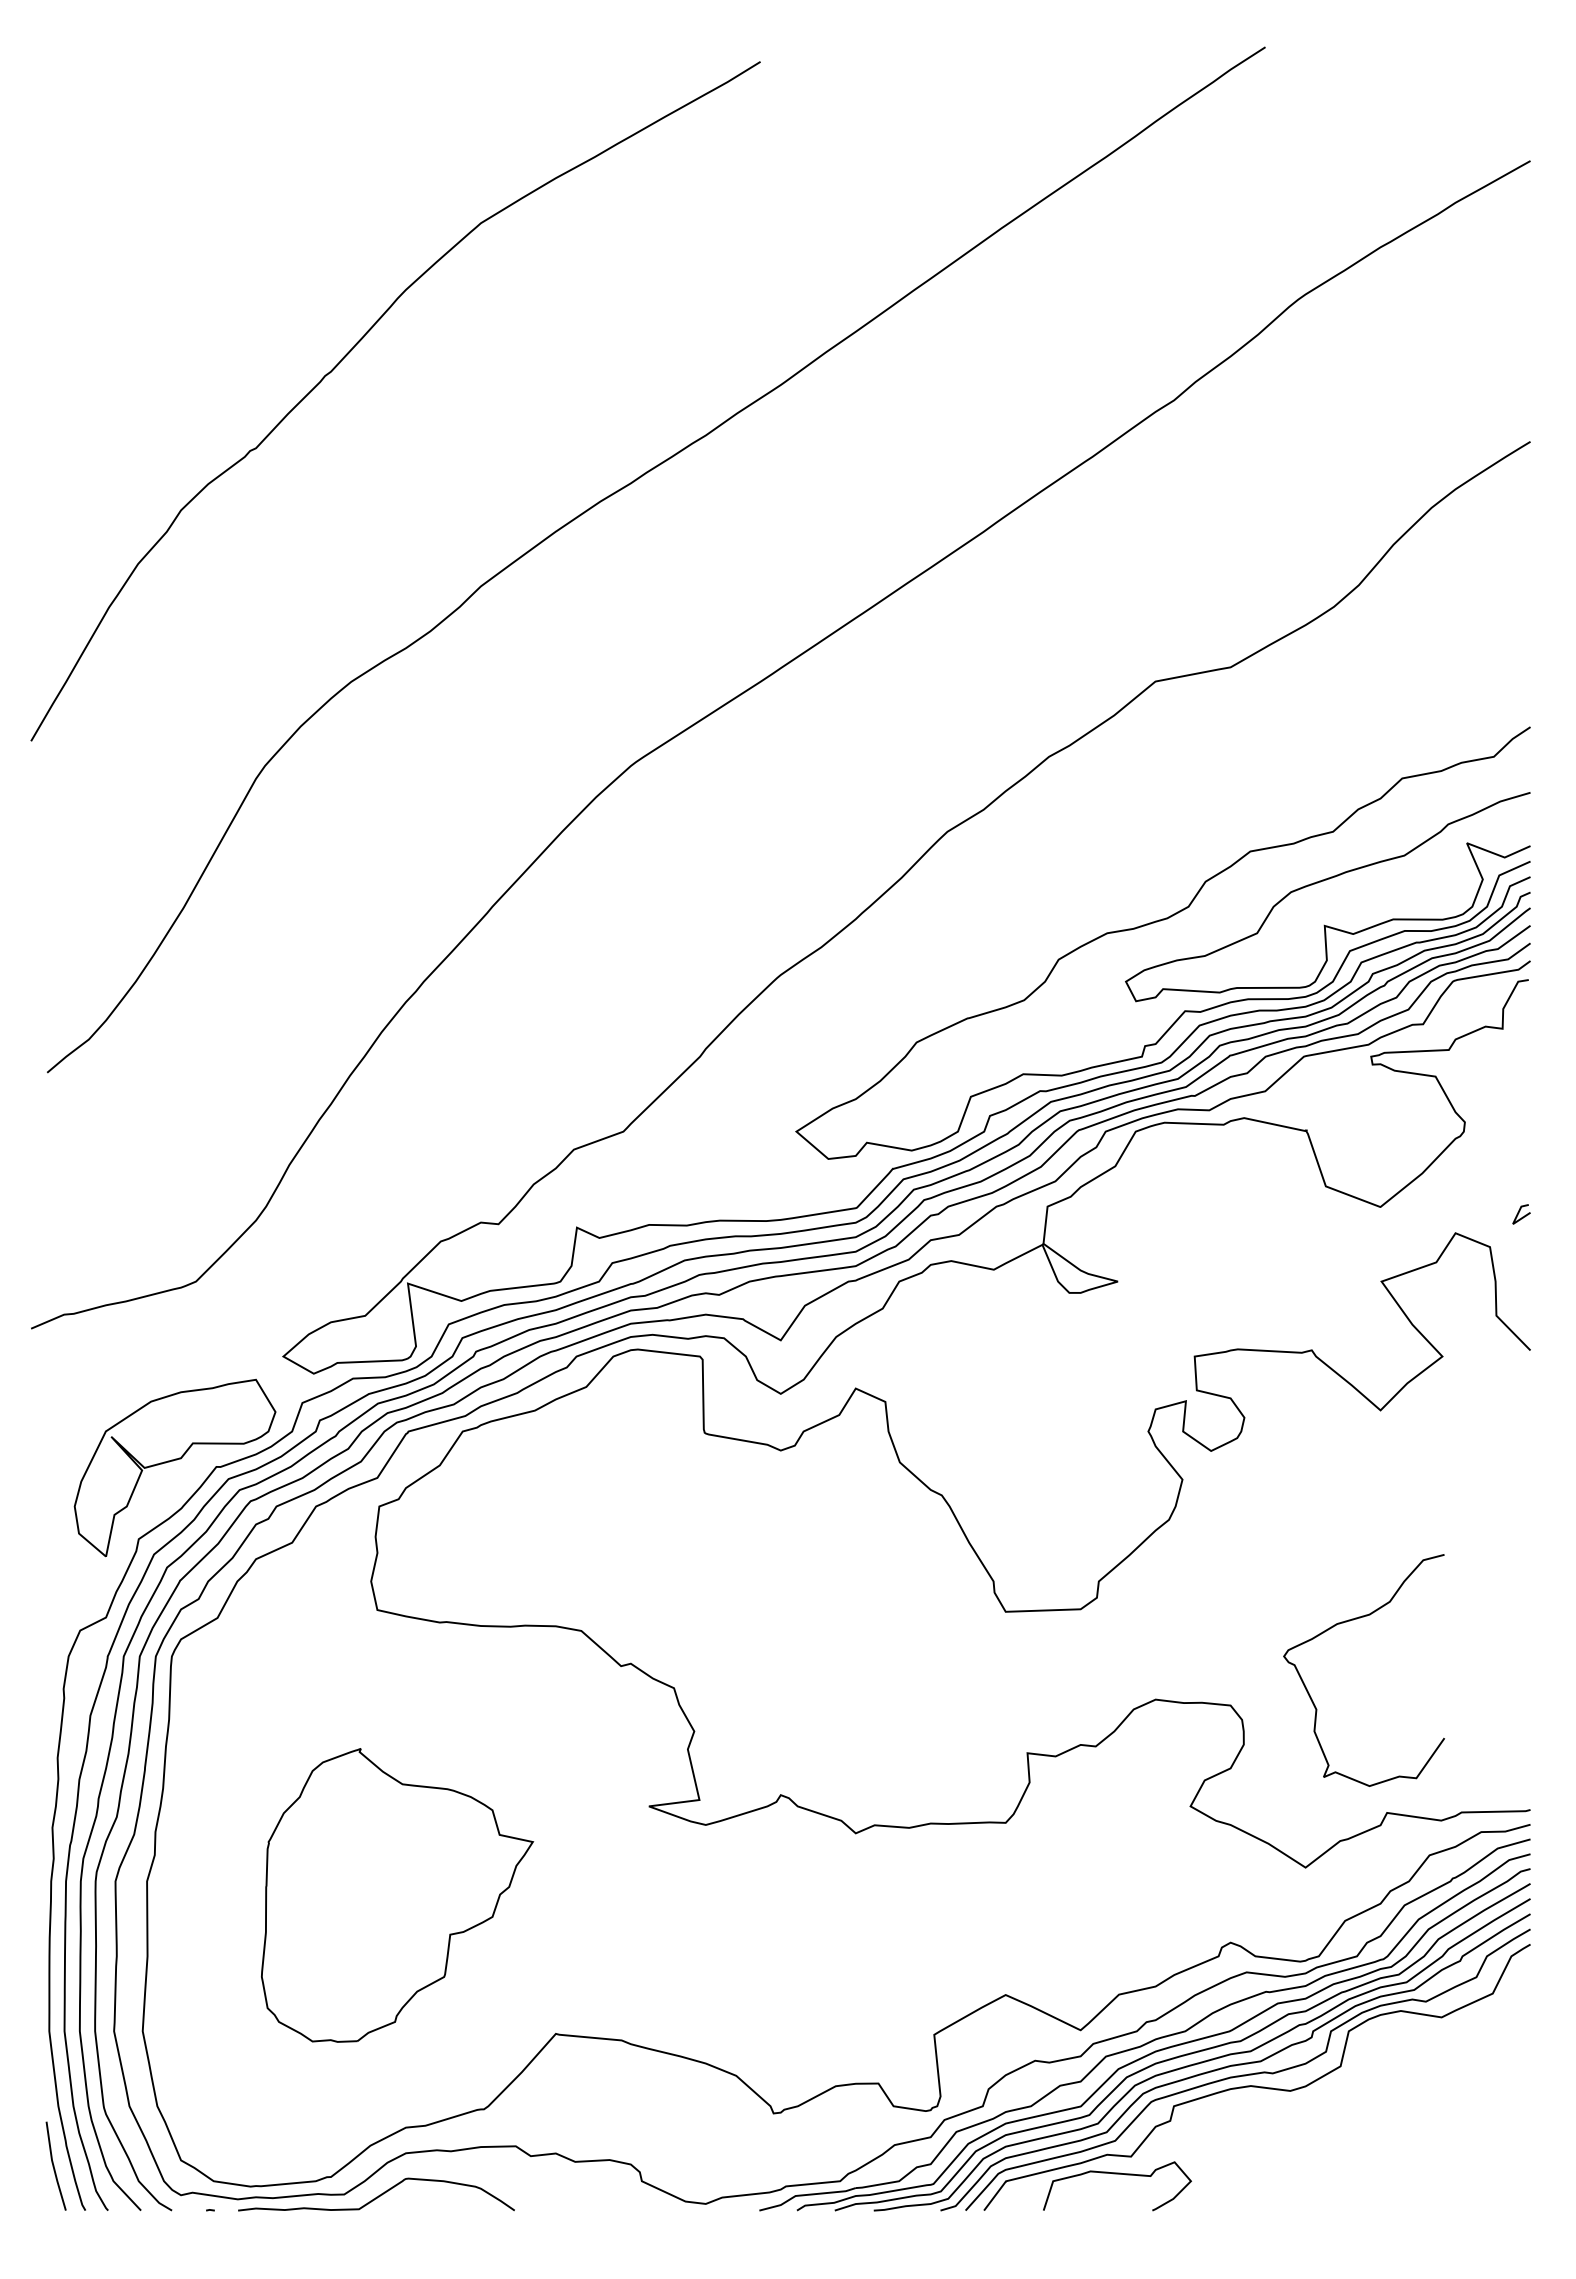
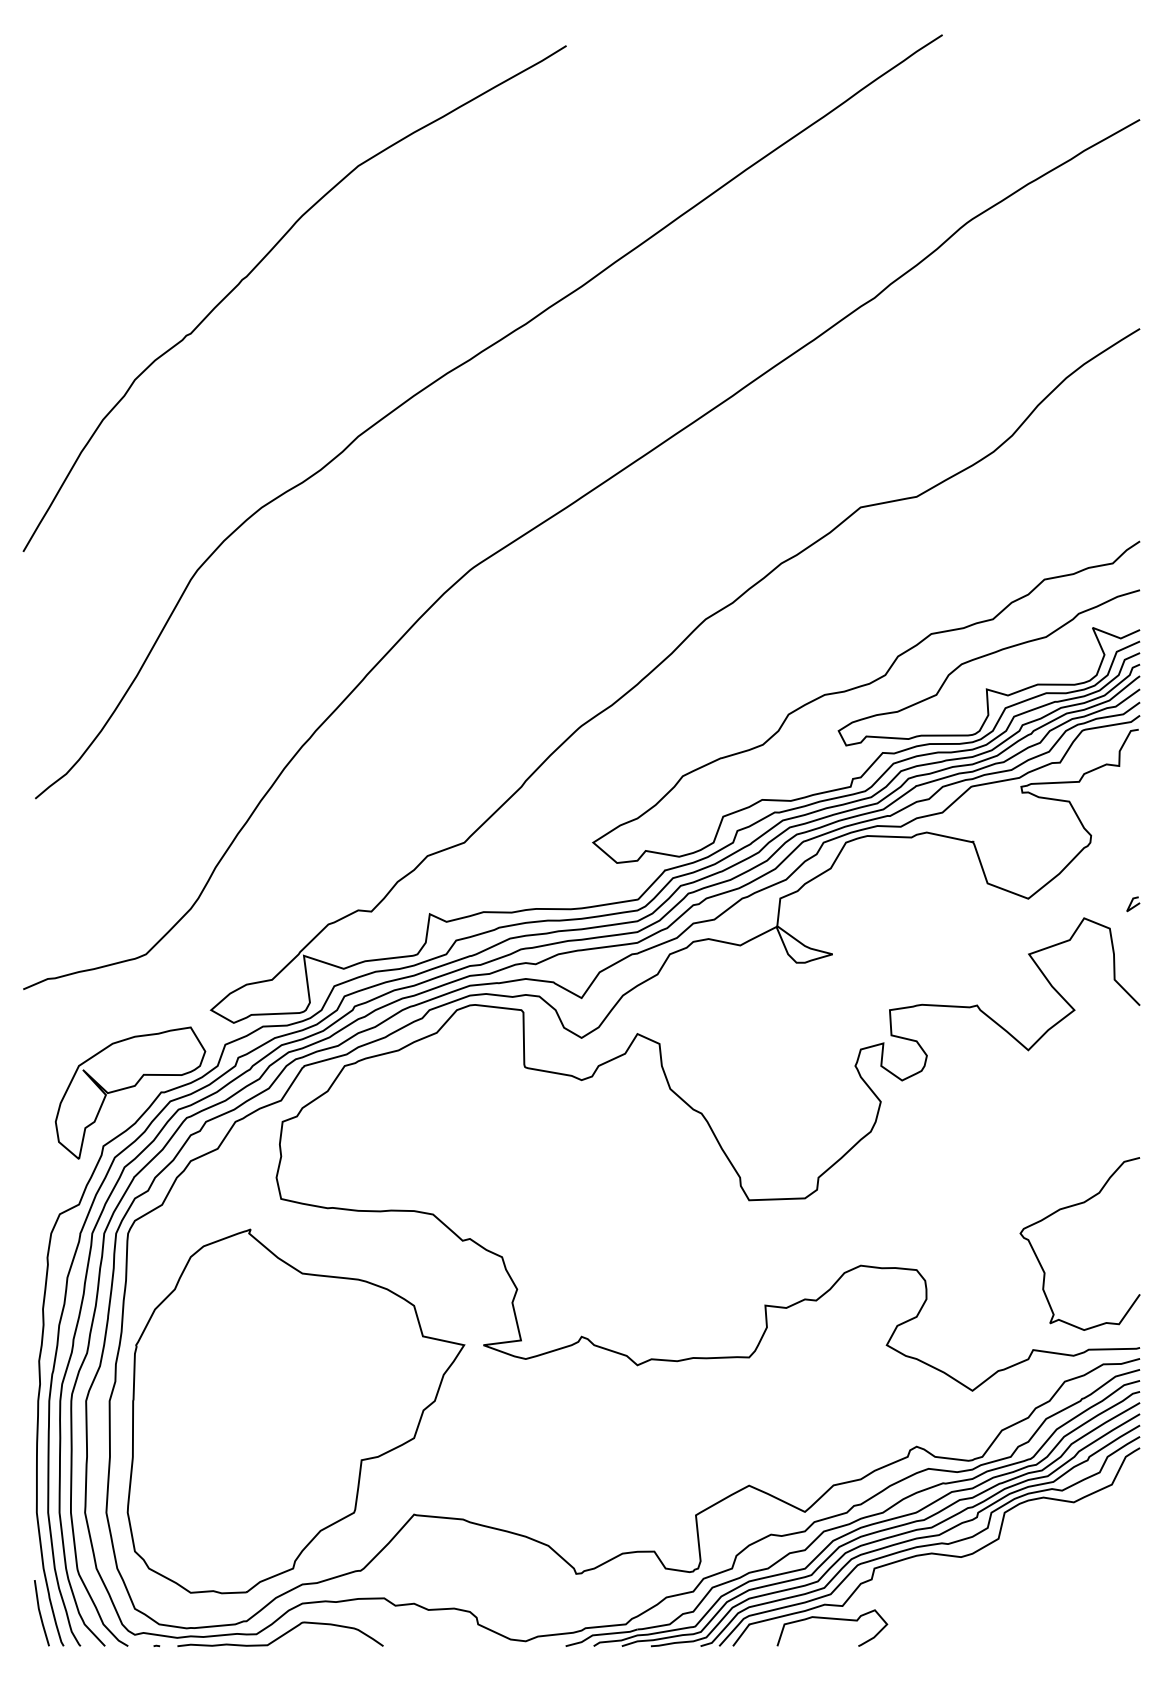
curve: (1350, 1621) -> (1070, 1207), moved
part: (397, 1895) -> (296, 1411), size x1.67

